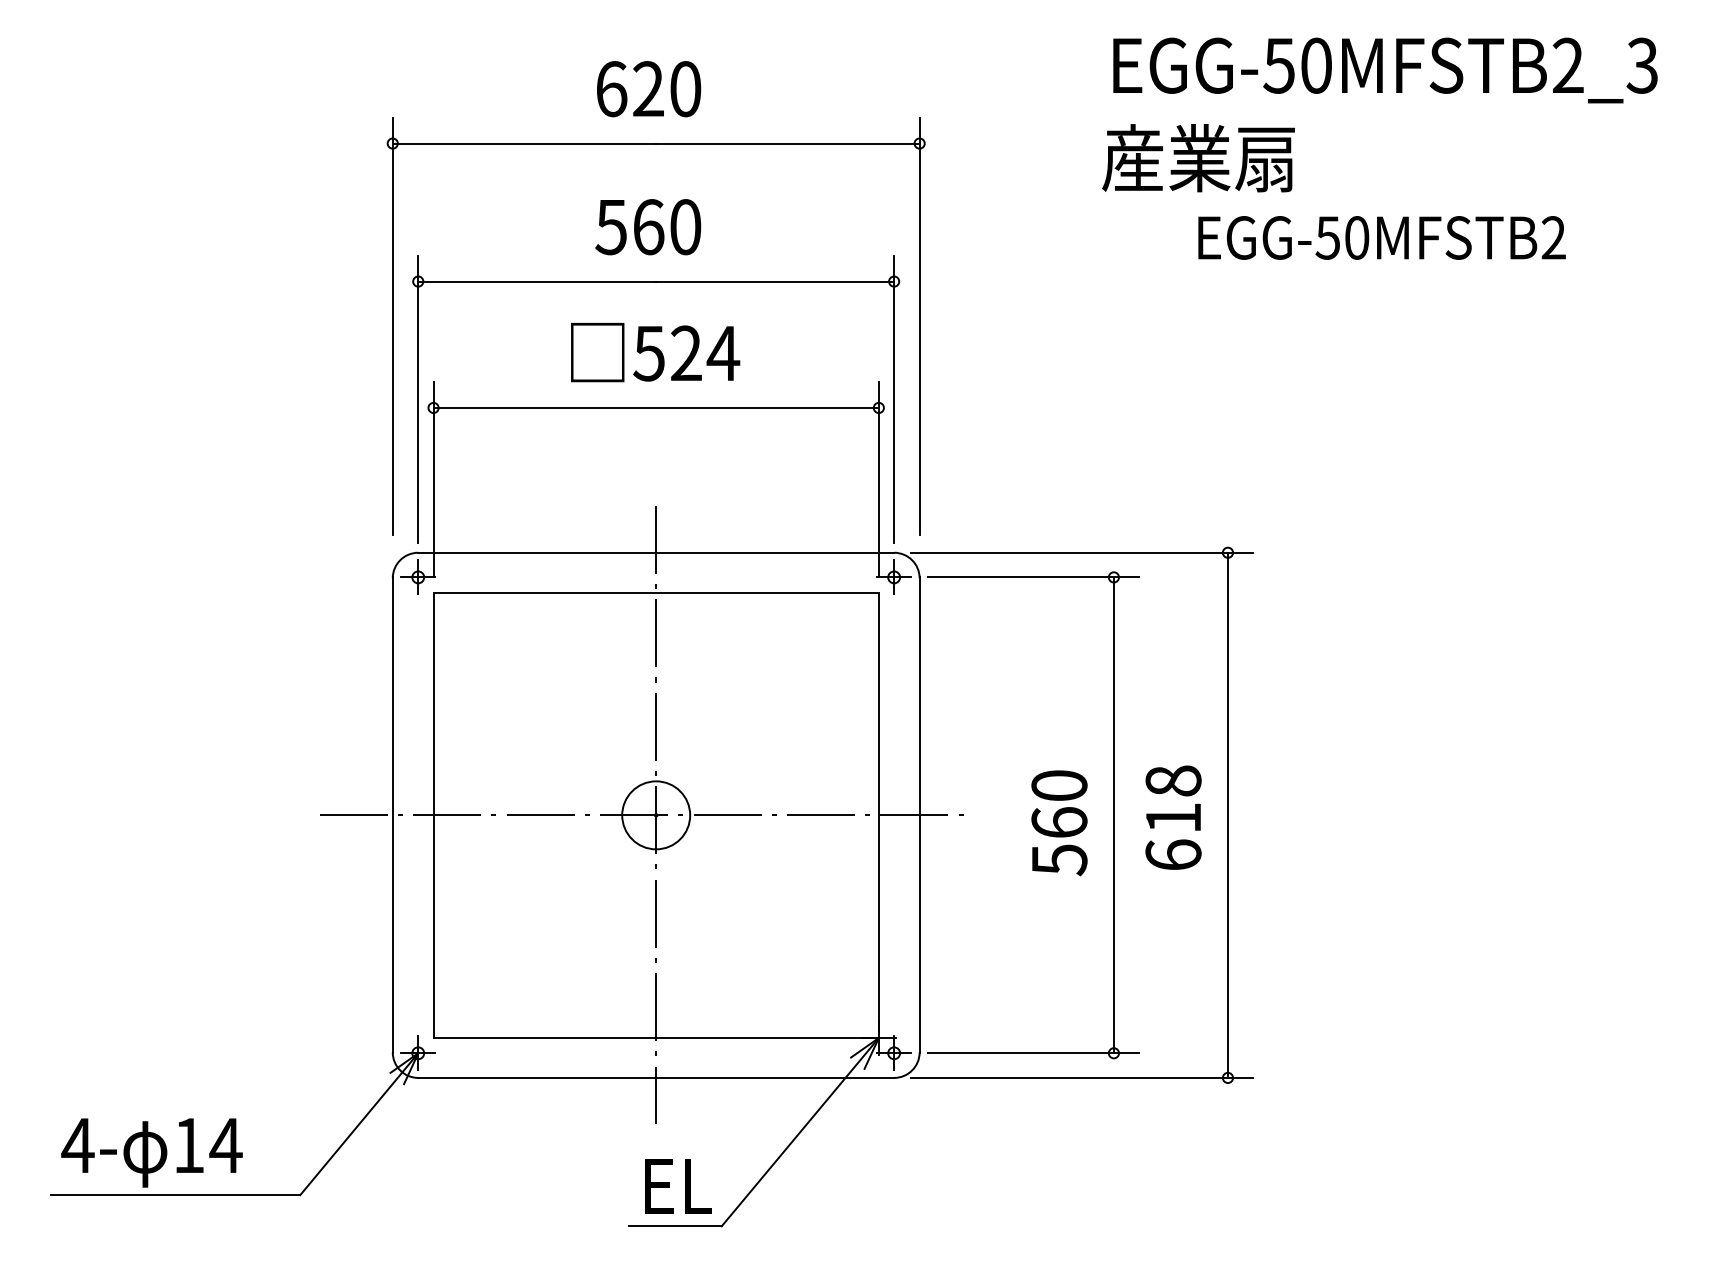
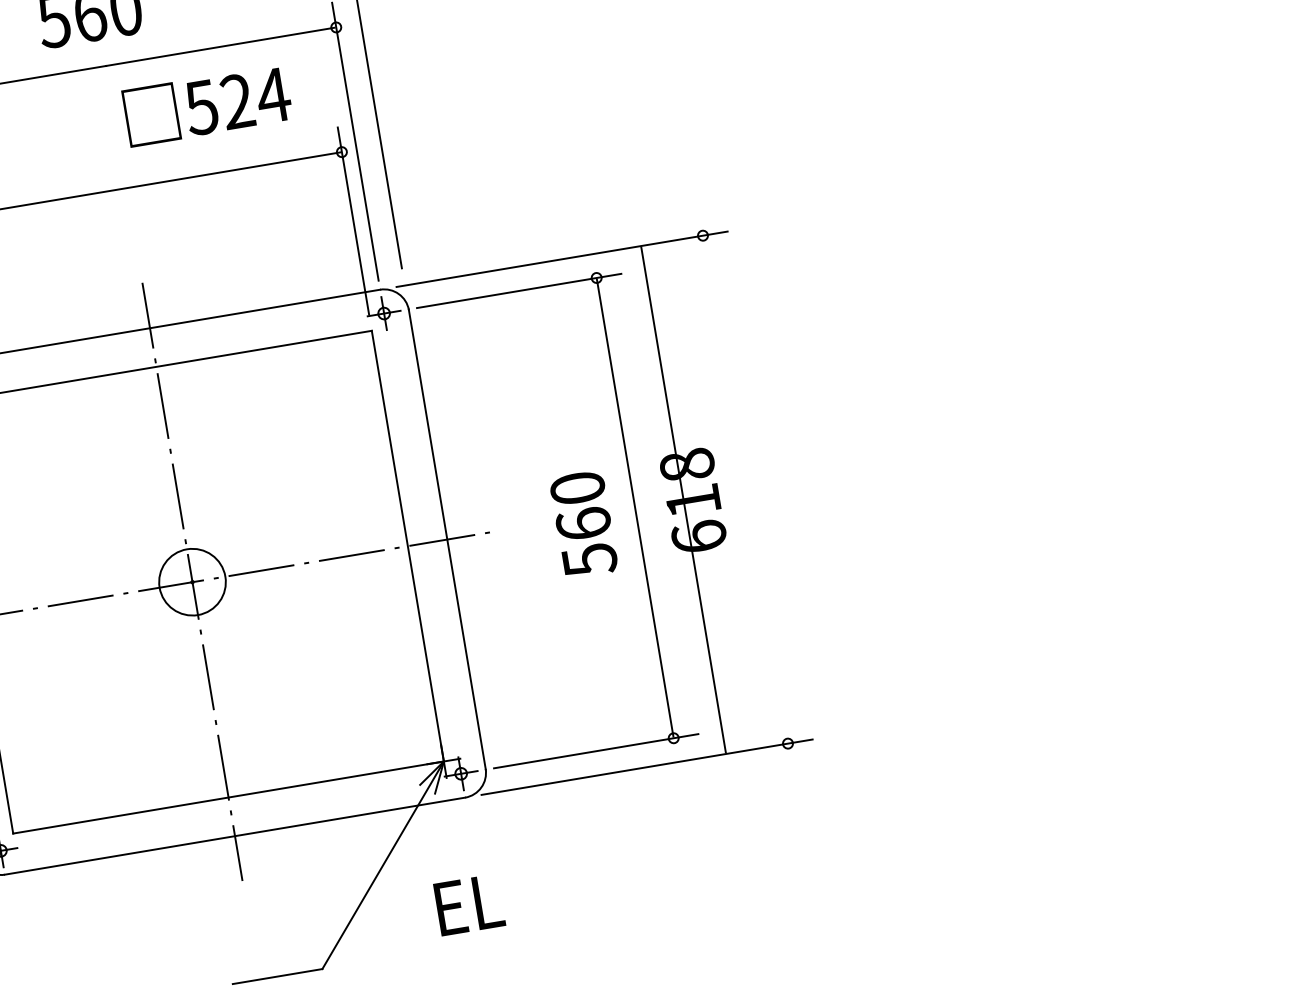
text: (655, 352) -> (207, 105), moved
line: (1227, 815) -> (683, 500), moved
text: (678, 1186) -> (469, 904), moved

